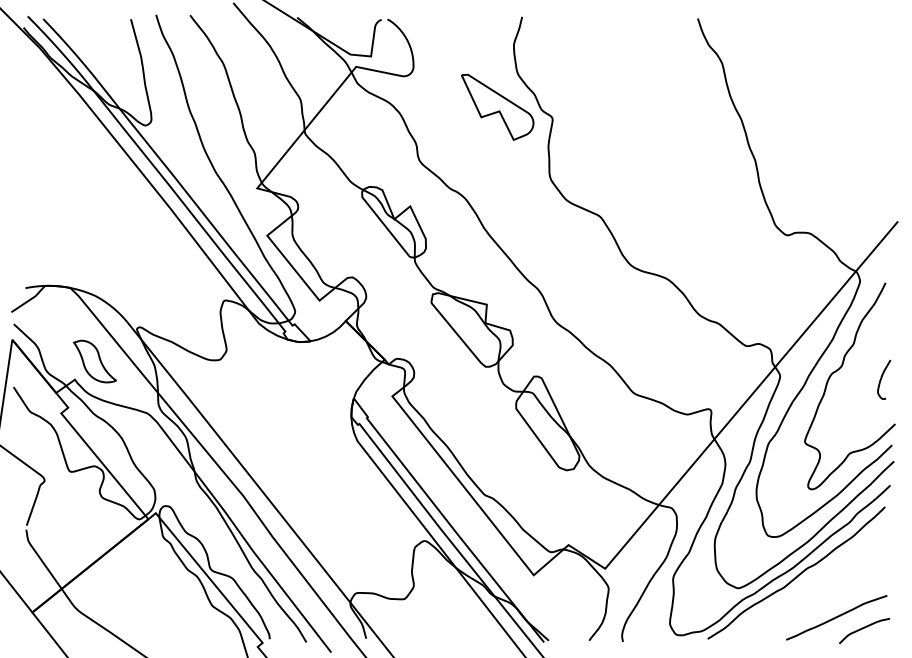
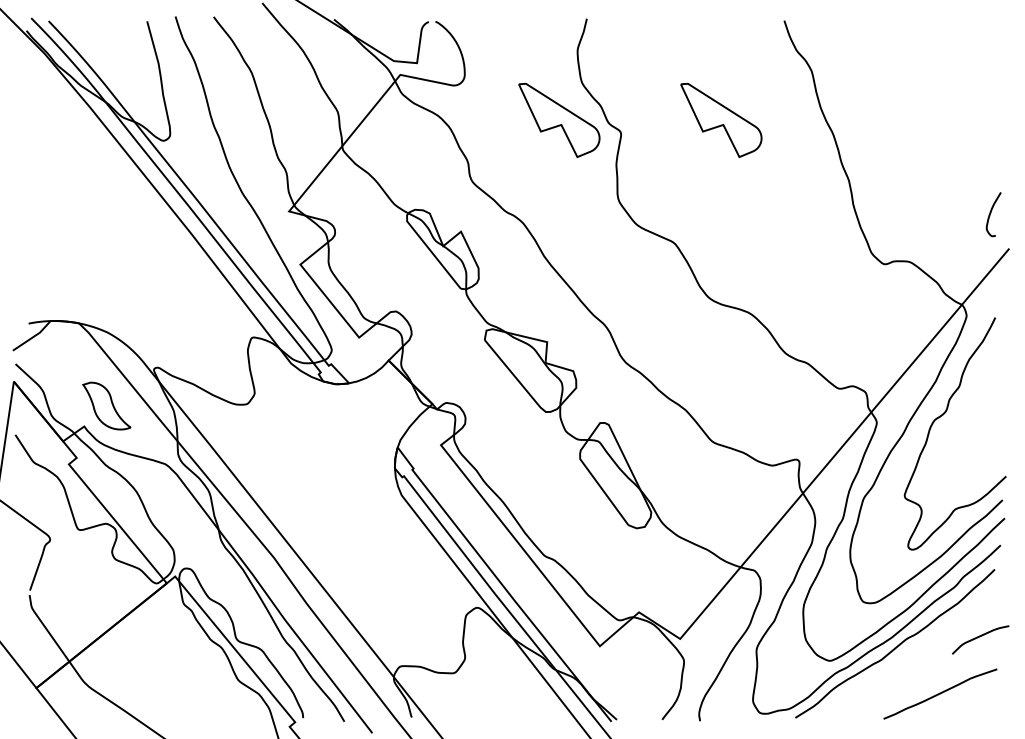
part: (641, 106) -> (721, 119), added
curve: (882, 378) -> (991, 213), moved
curve: (864, 628) -> (980, 637), moved

